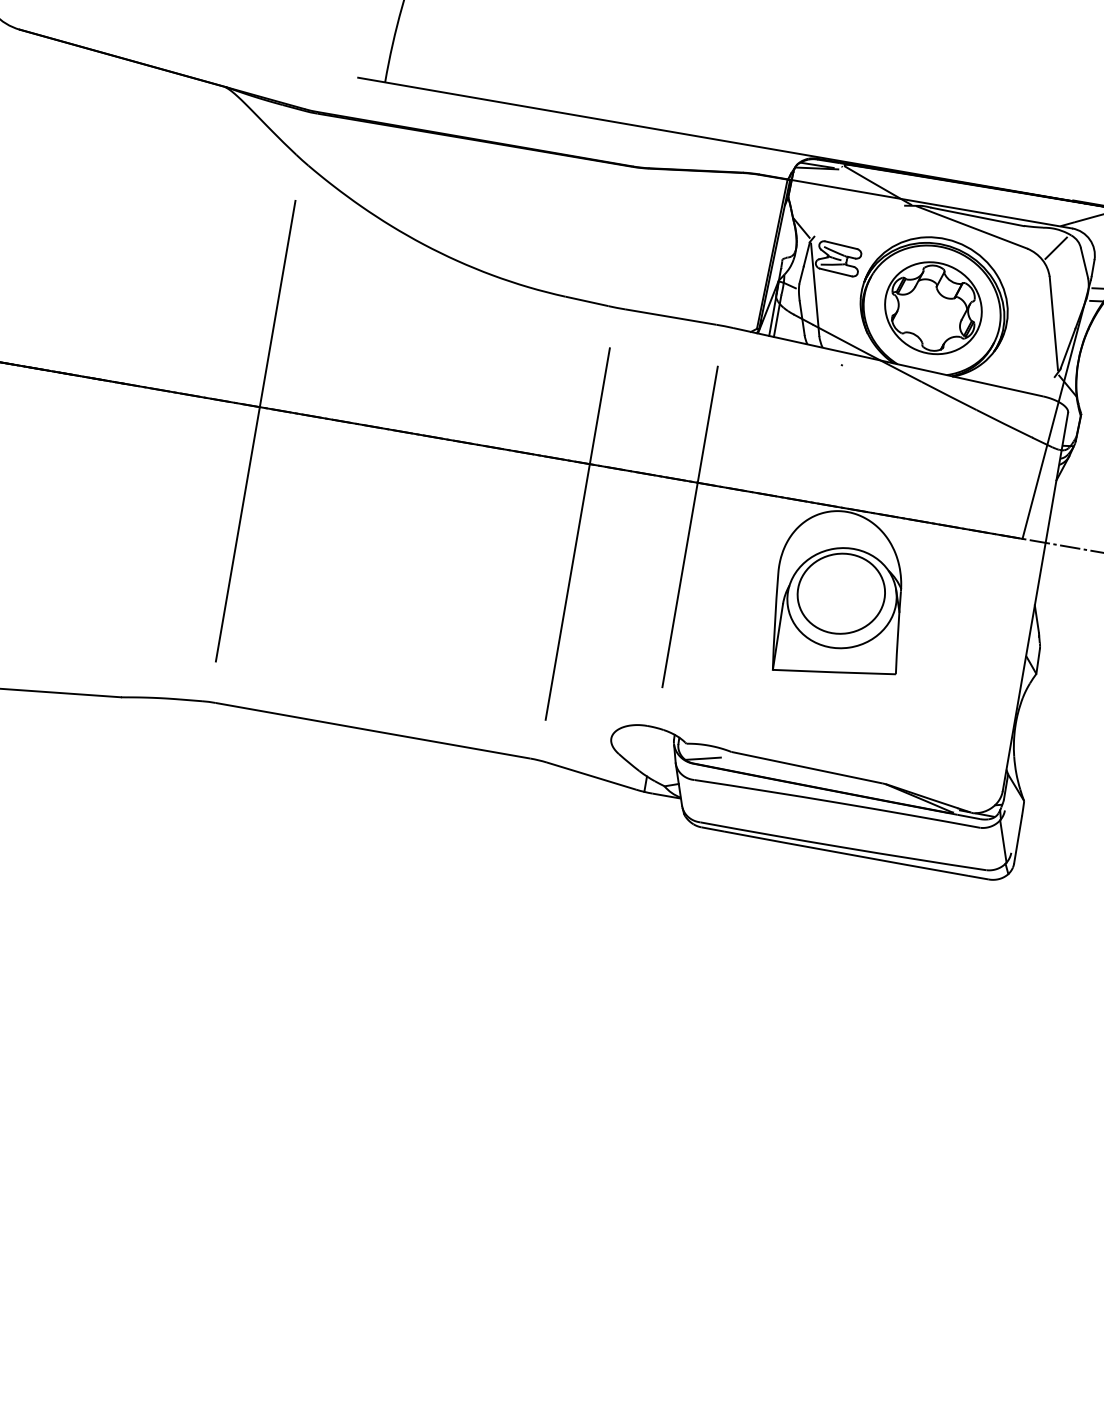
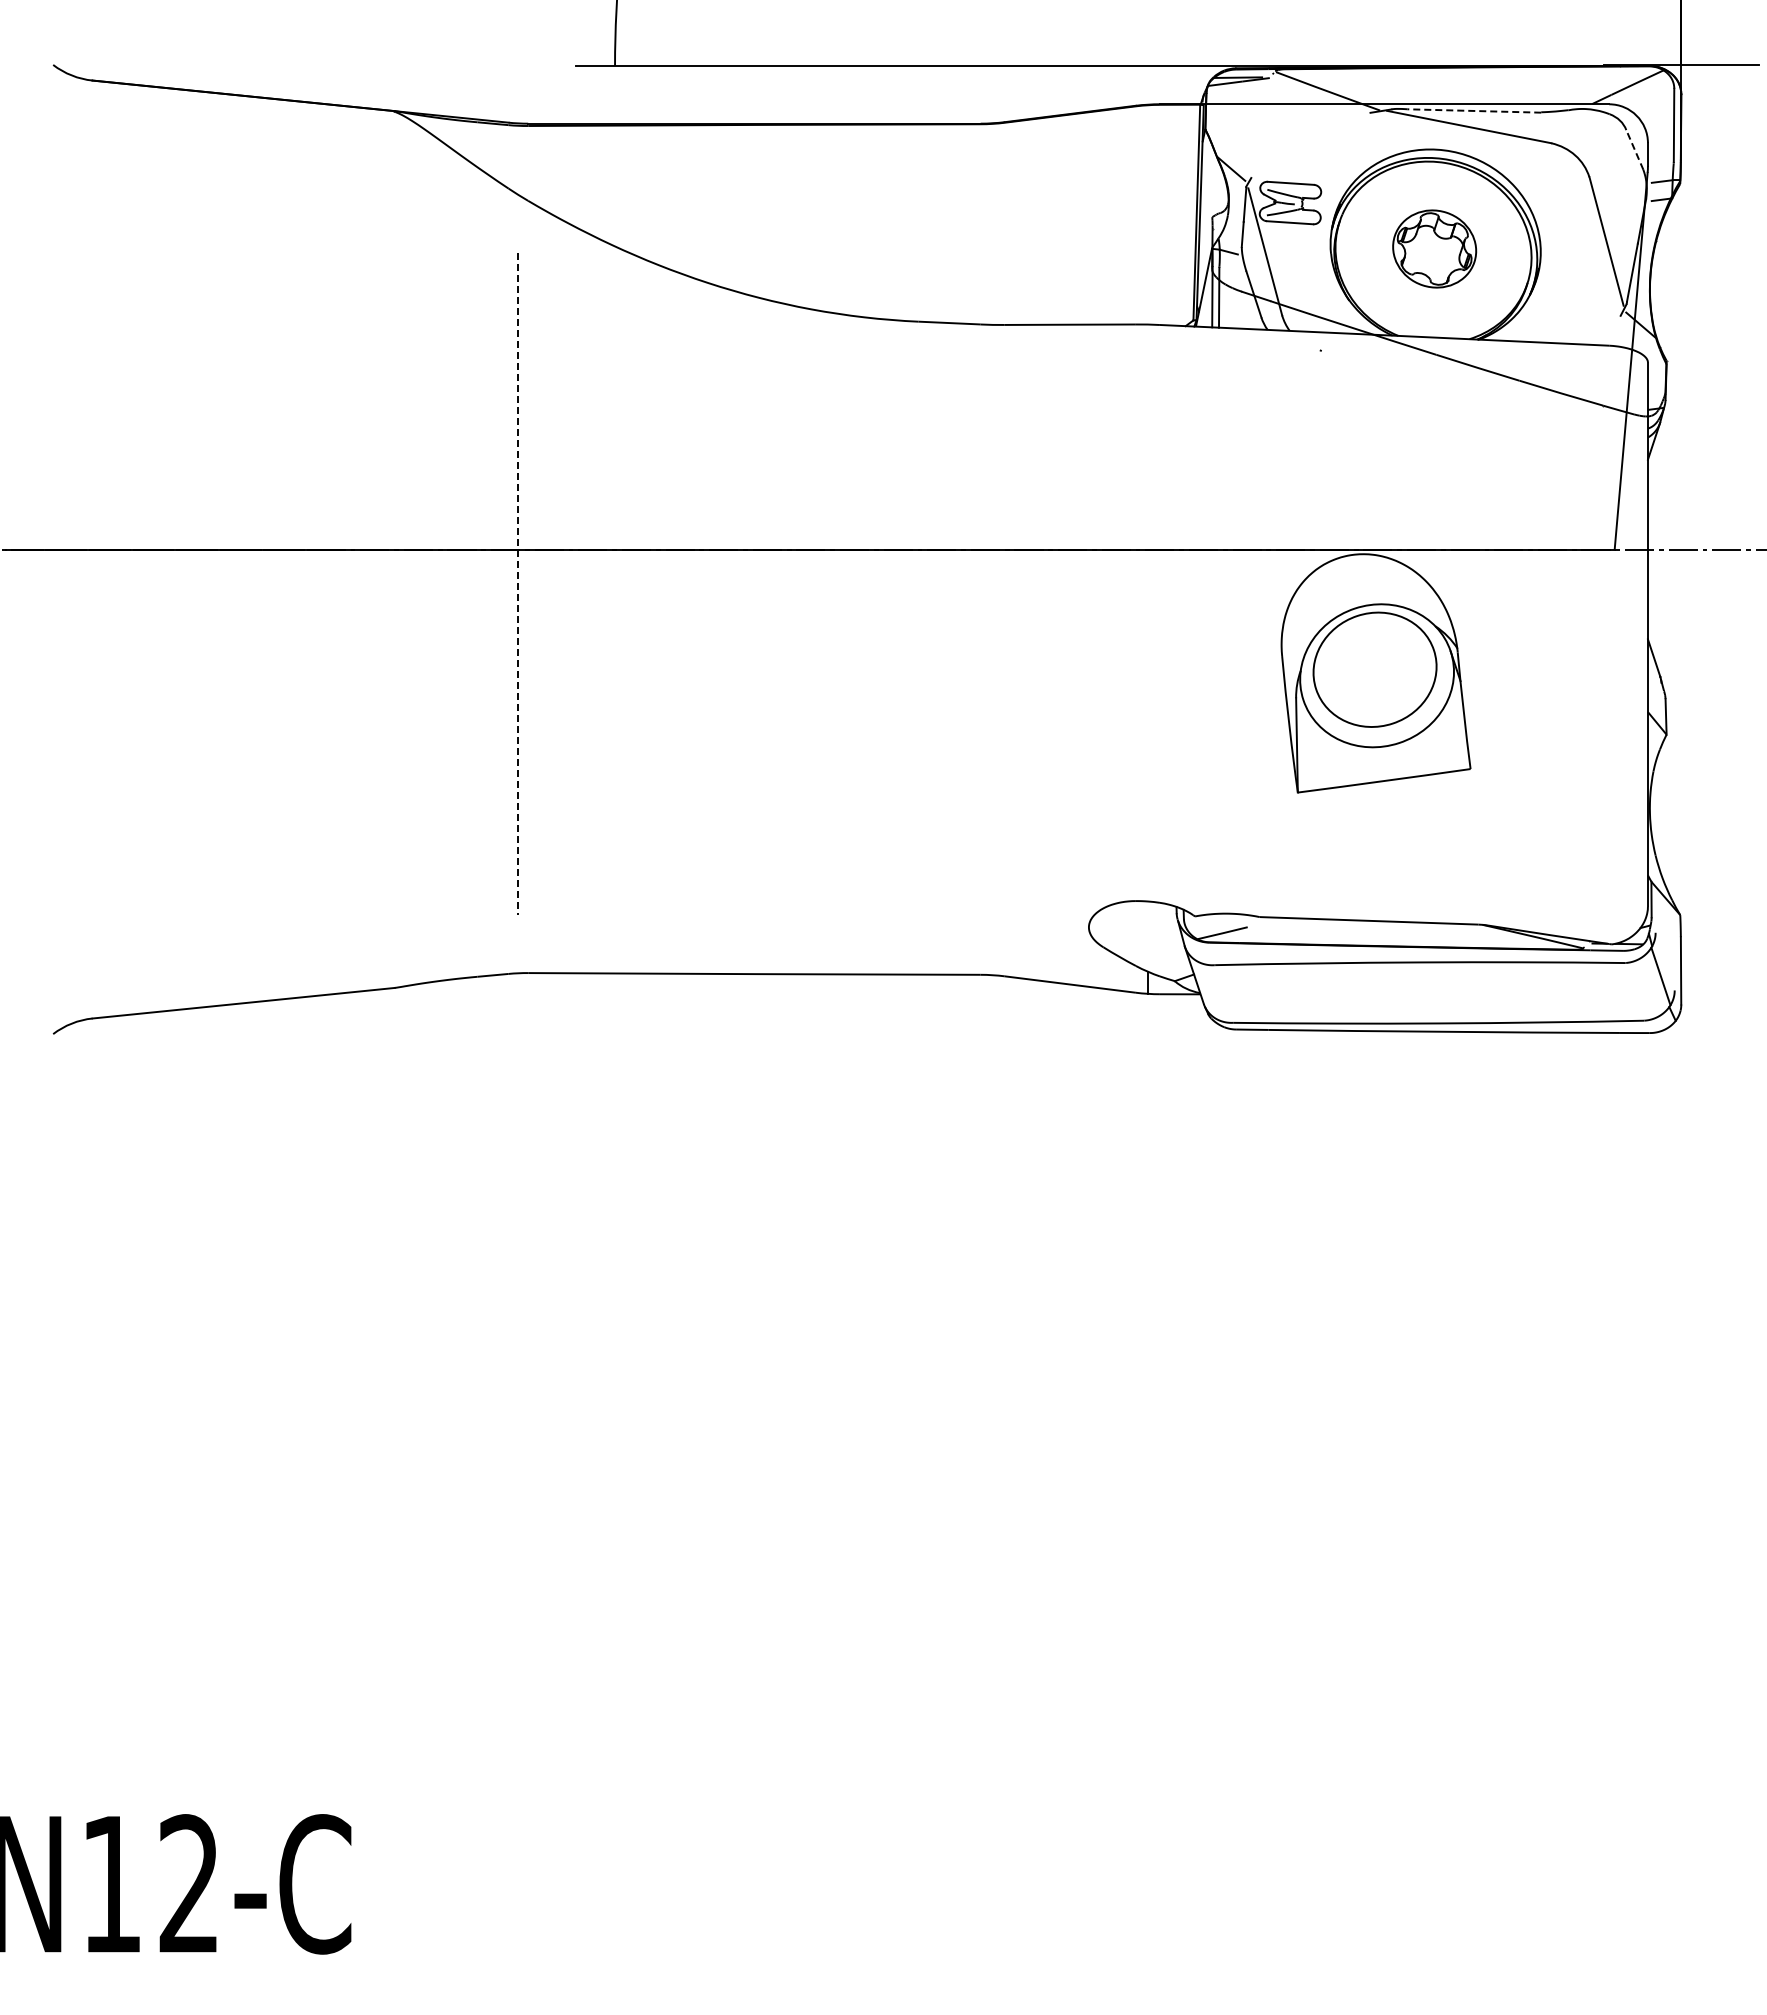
line: (977, 216) -> (1474, 110), solid -> dashed
line: (1056, 248) -> (1591, 135), removed
line: (1084, 262) -> (1634, 149), solid -> dashed
part: (933, 307) -> (1434, 248), size x0.6
line: (255, 431) -> (518, 584), solid -> dashed
line: (689, 526) -> (1147, 612), removed
line: (577, 534) -> (992, 650), removed

